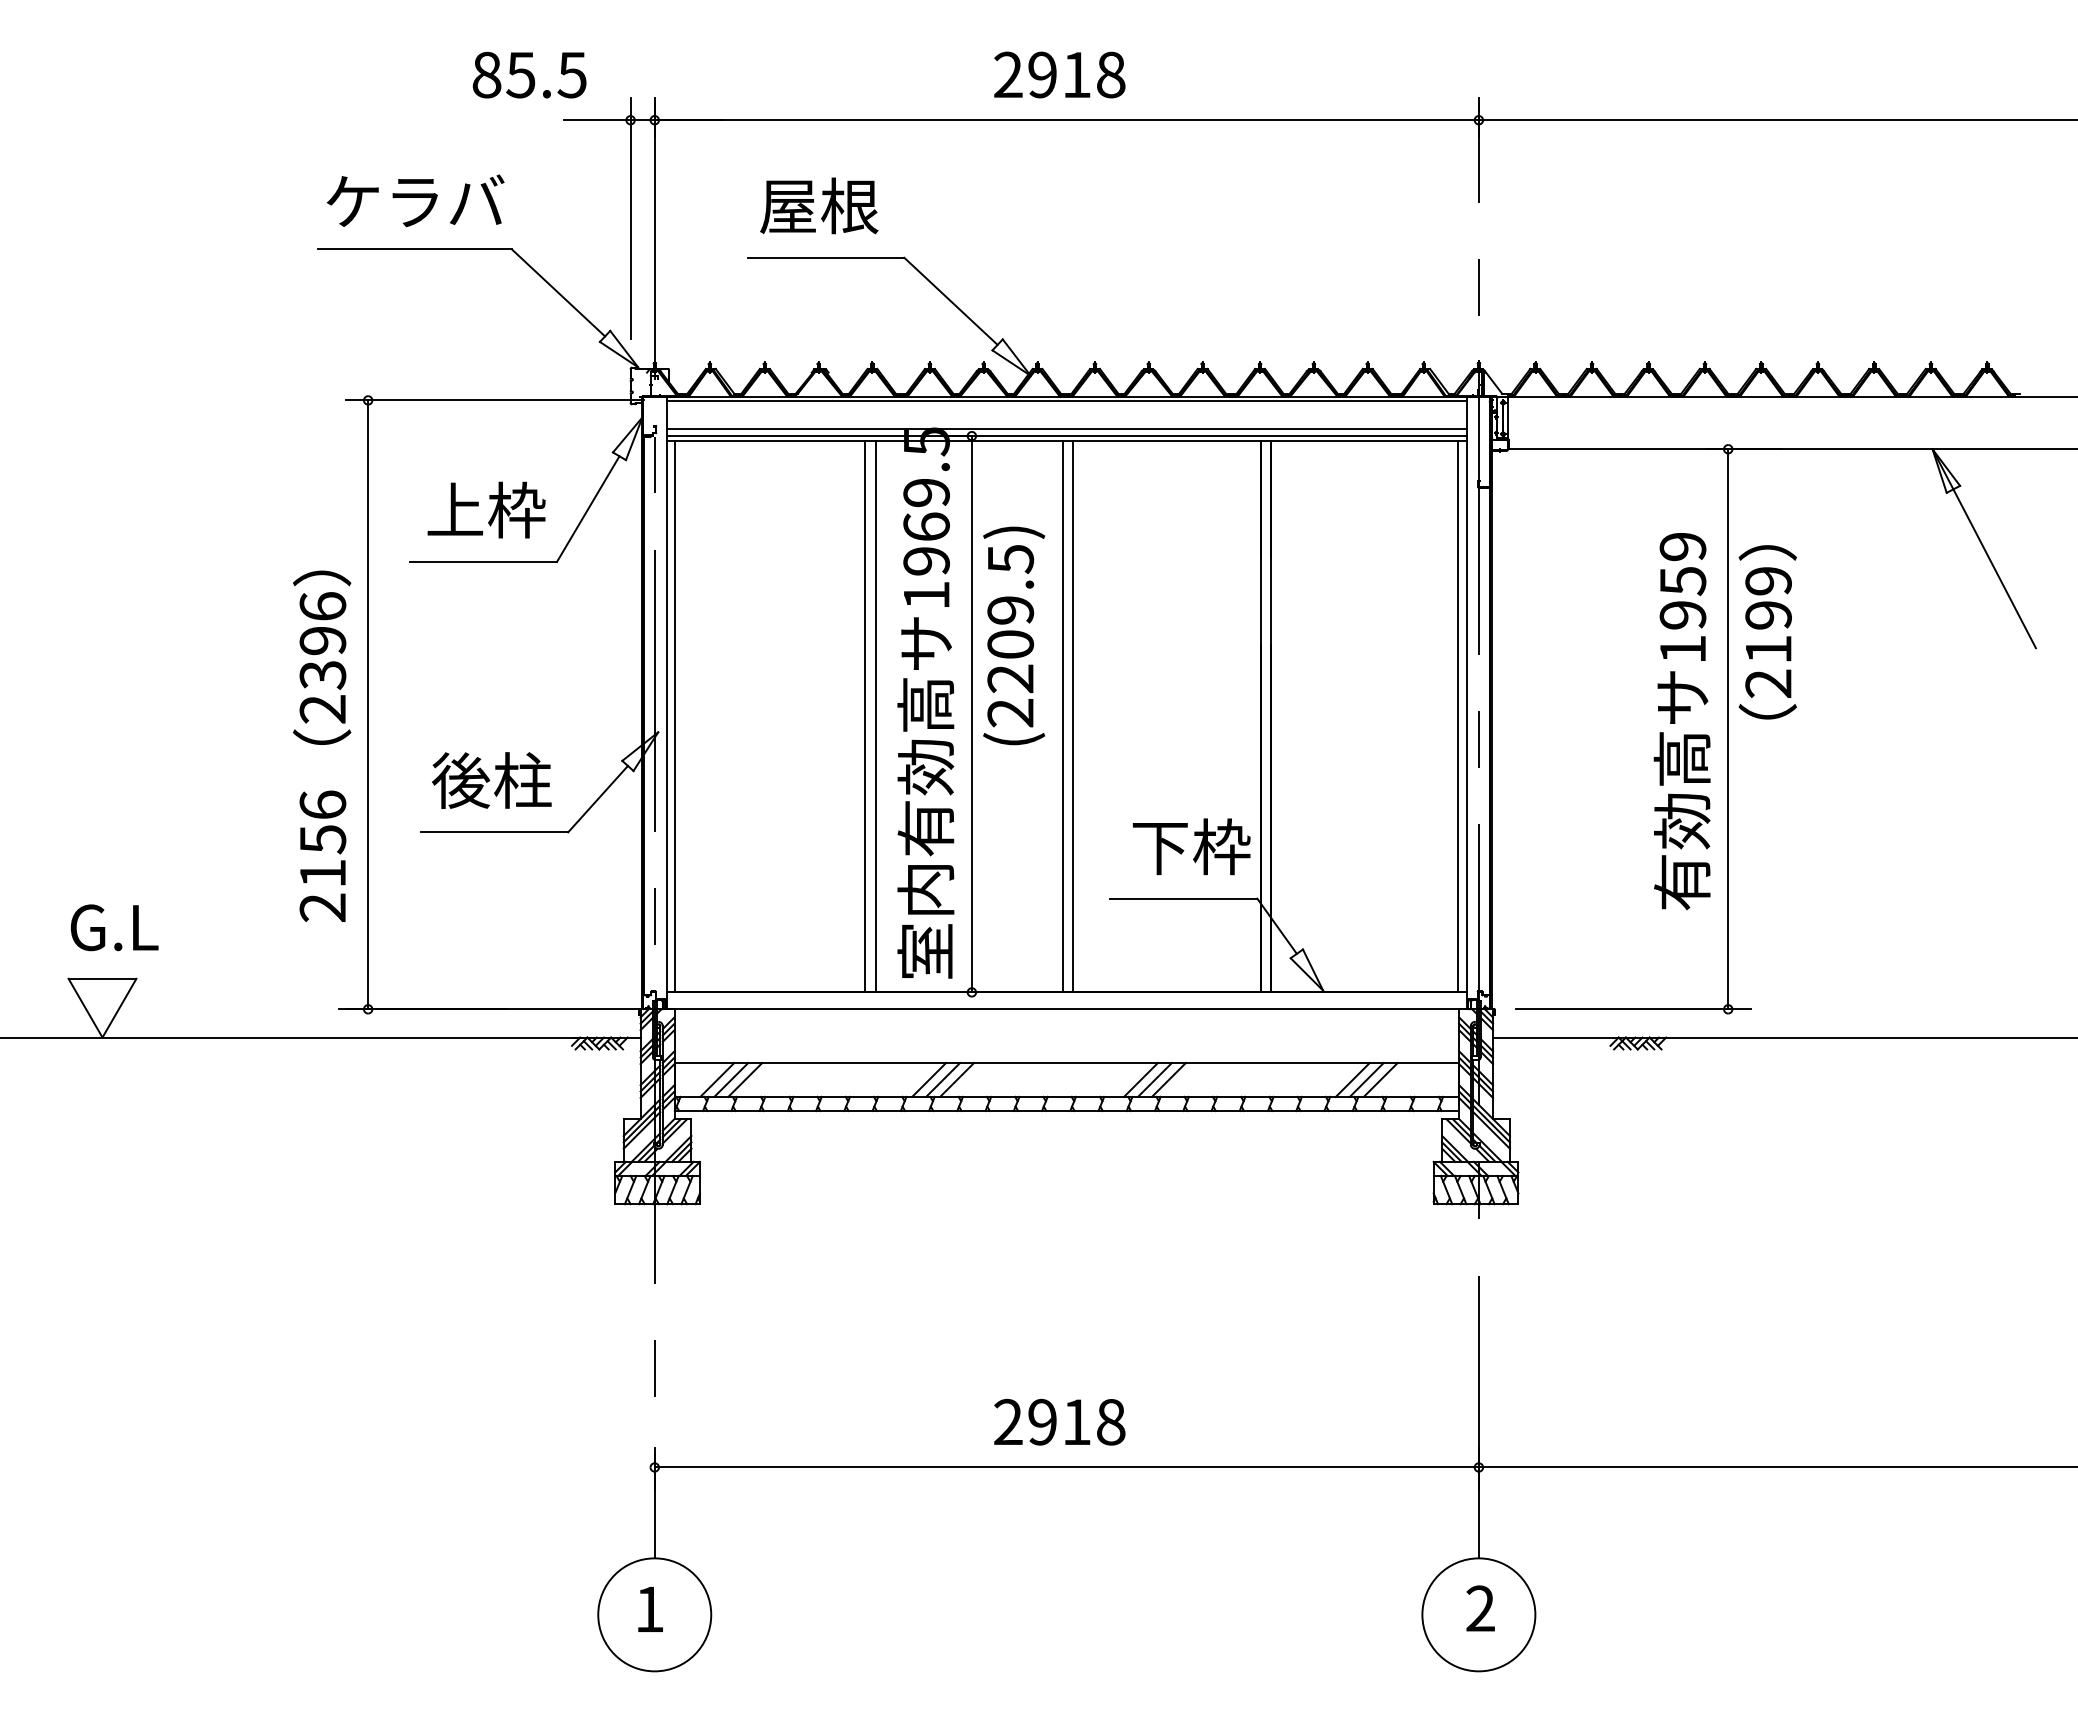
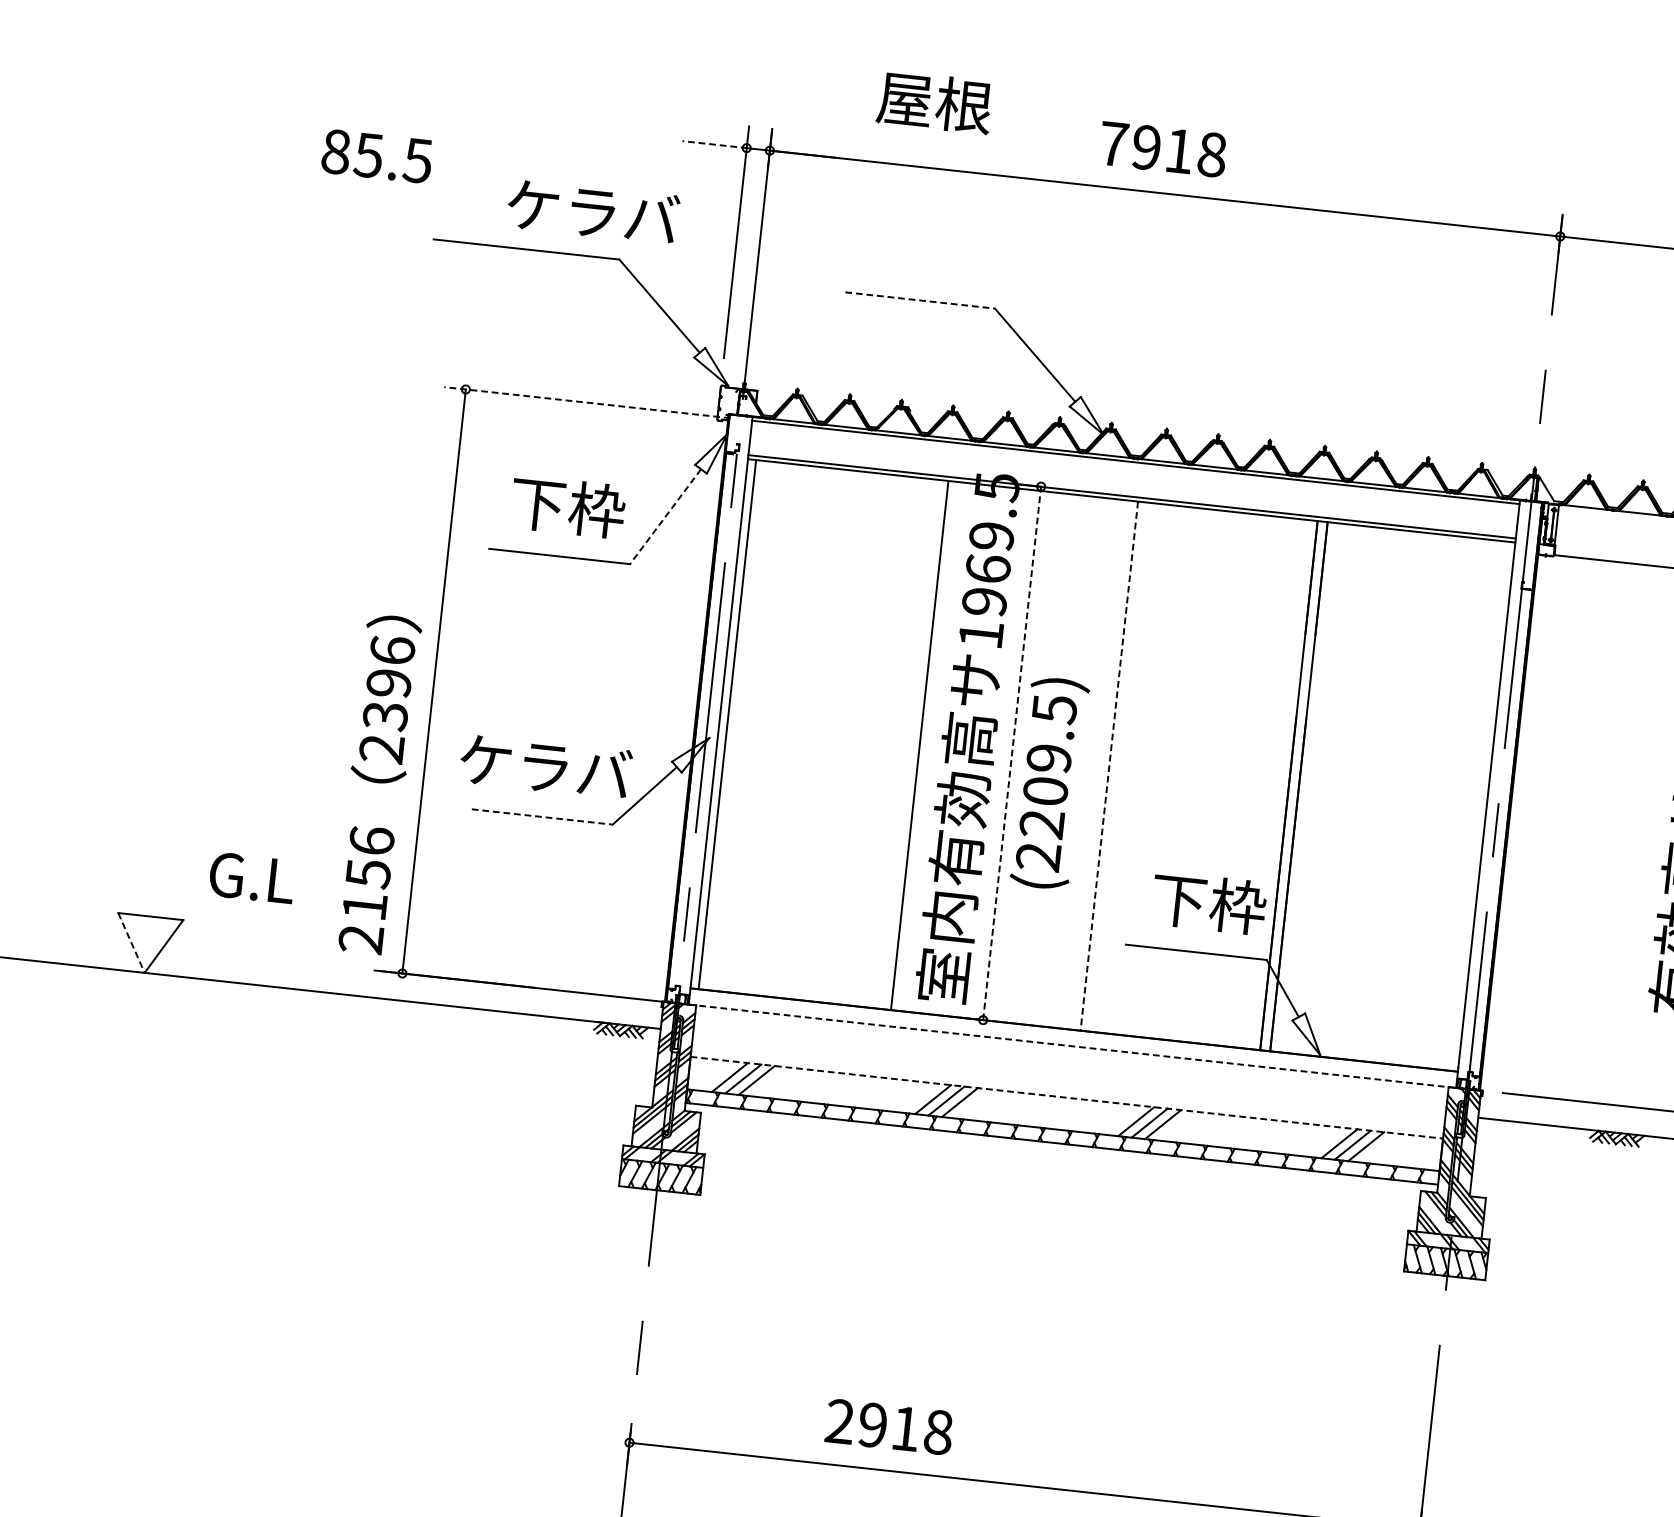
text: (529, 74) -> (377, 155), moved
text: (1008, 74) -> (1113, 143), 2918 -> 7918
line: (597, 120) -> (714, 144), solid -> dashed
text: (415, 200) -> (593, 211), moved
text: (819, 205) -> (935, 101), moved
line: (826, 257) -> (920, 300), solid -> dashed
line: (494, 400) -> (586, 402), solid -> dashed
line: (1066, 428) -> (1132, 489), removed
line: (587, 509) -> (664, 516), solid -> dashed
text: (455, 510) -> (538, 504), 上枠 -> 下枠
text: (1014, 635) -> (1050, 782), moved
line: (971, 713) -> (1011, 752), solid -> dashed
line: (865, 716) -> (909, 744), removed
line: (1063, 716) -> (1099, 765), removed
line: (1073, 716) -> (1109, 766), solid -> dashed
line: (1458, 716) -> (1478, 806), removed
text: (322, 745) -> (377, 783), moved
text: (492, 780) -> (545, 766), 後柱 -> ケラバ
line: (495, 832) -> (542, 817), solid -> dashed
text: (114, 927) -> (252, 877), moved
line: (85, 1008) -> (131, 943), solid -> dashed
line: (1080, 1009) -> (1085, 1047), solid -> dashed
line: (1067, 1062) -> (1067, 1097), solid -> dashed
text: (1059, 1422) -> (889, 1427), moved

